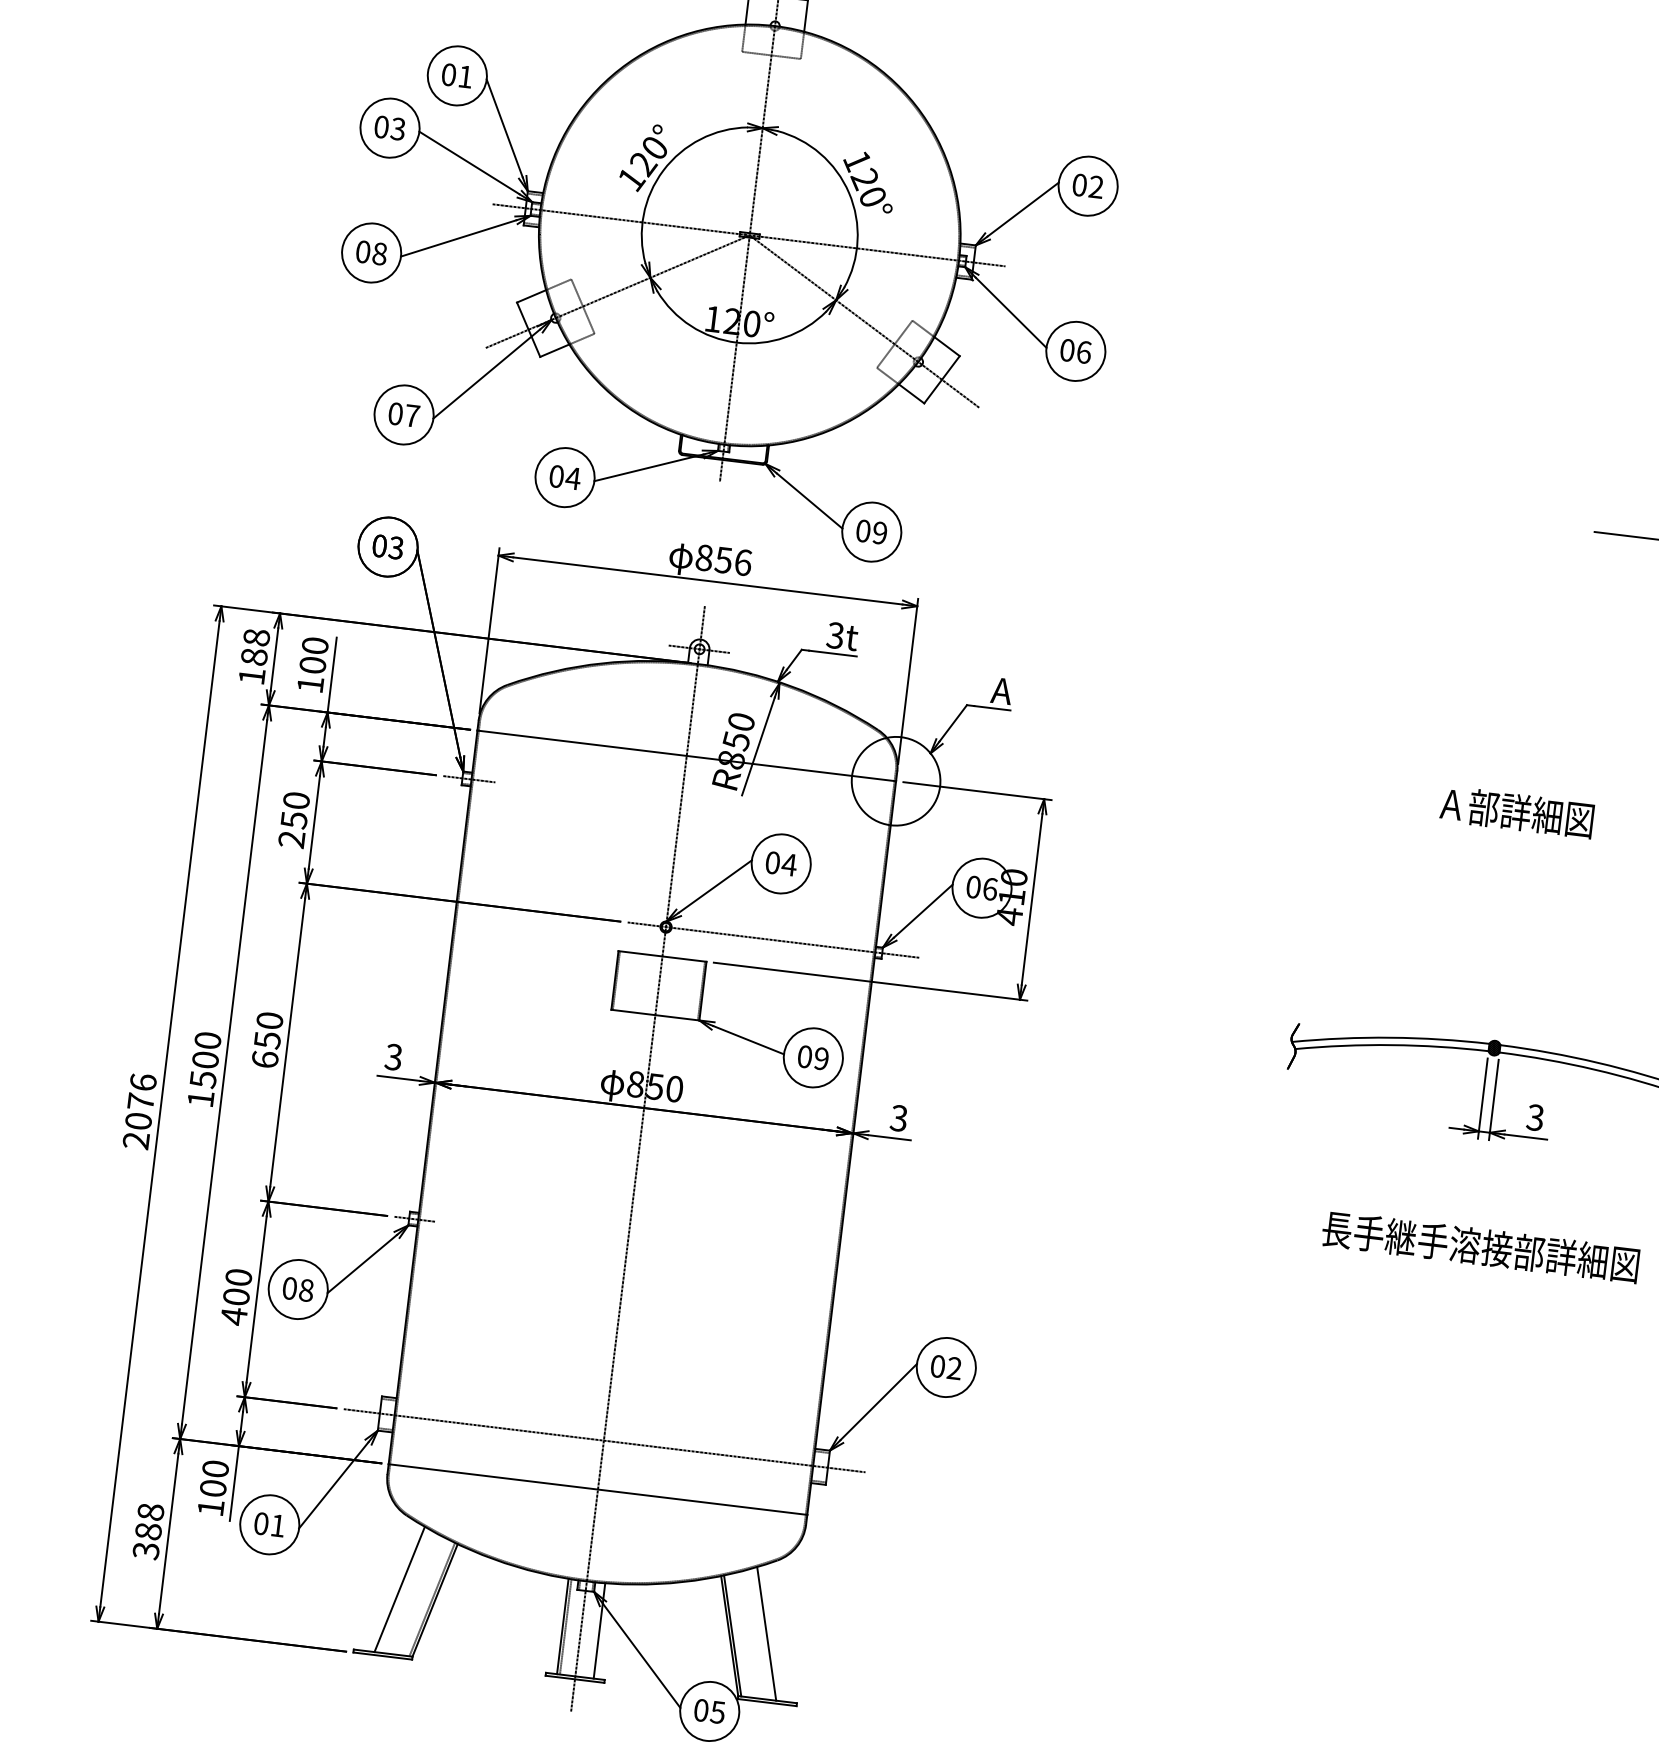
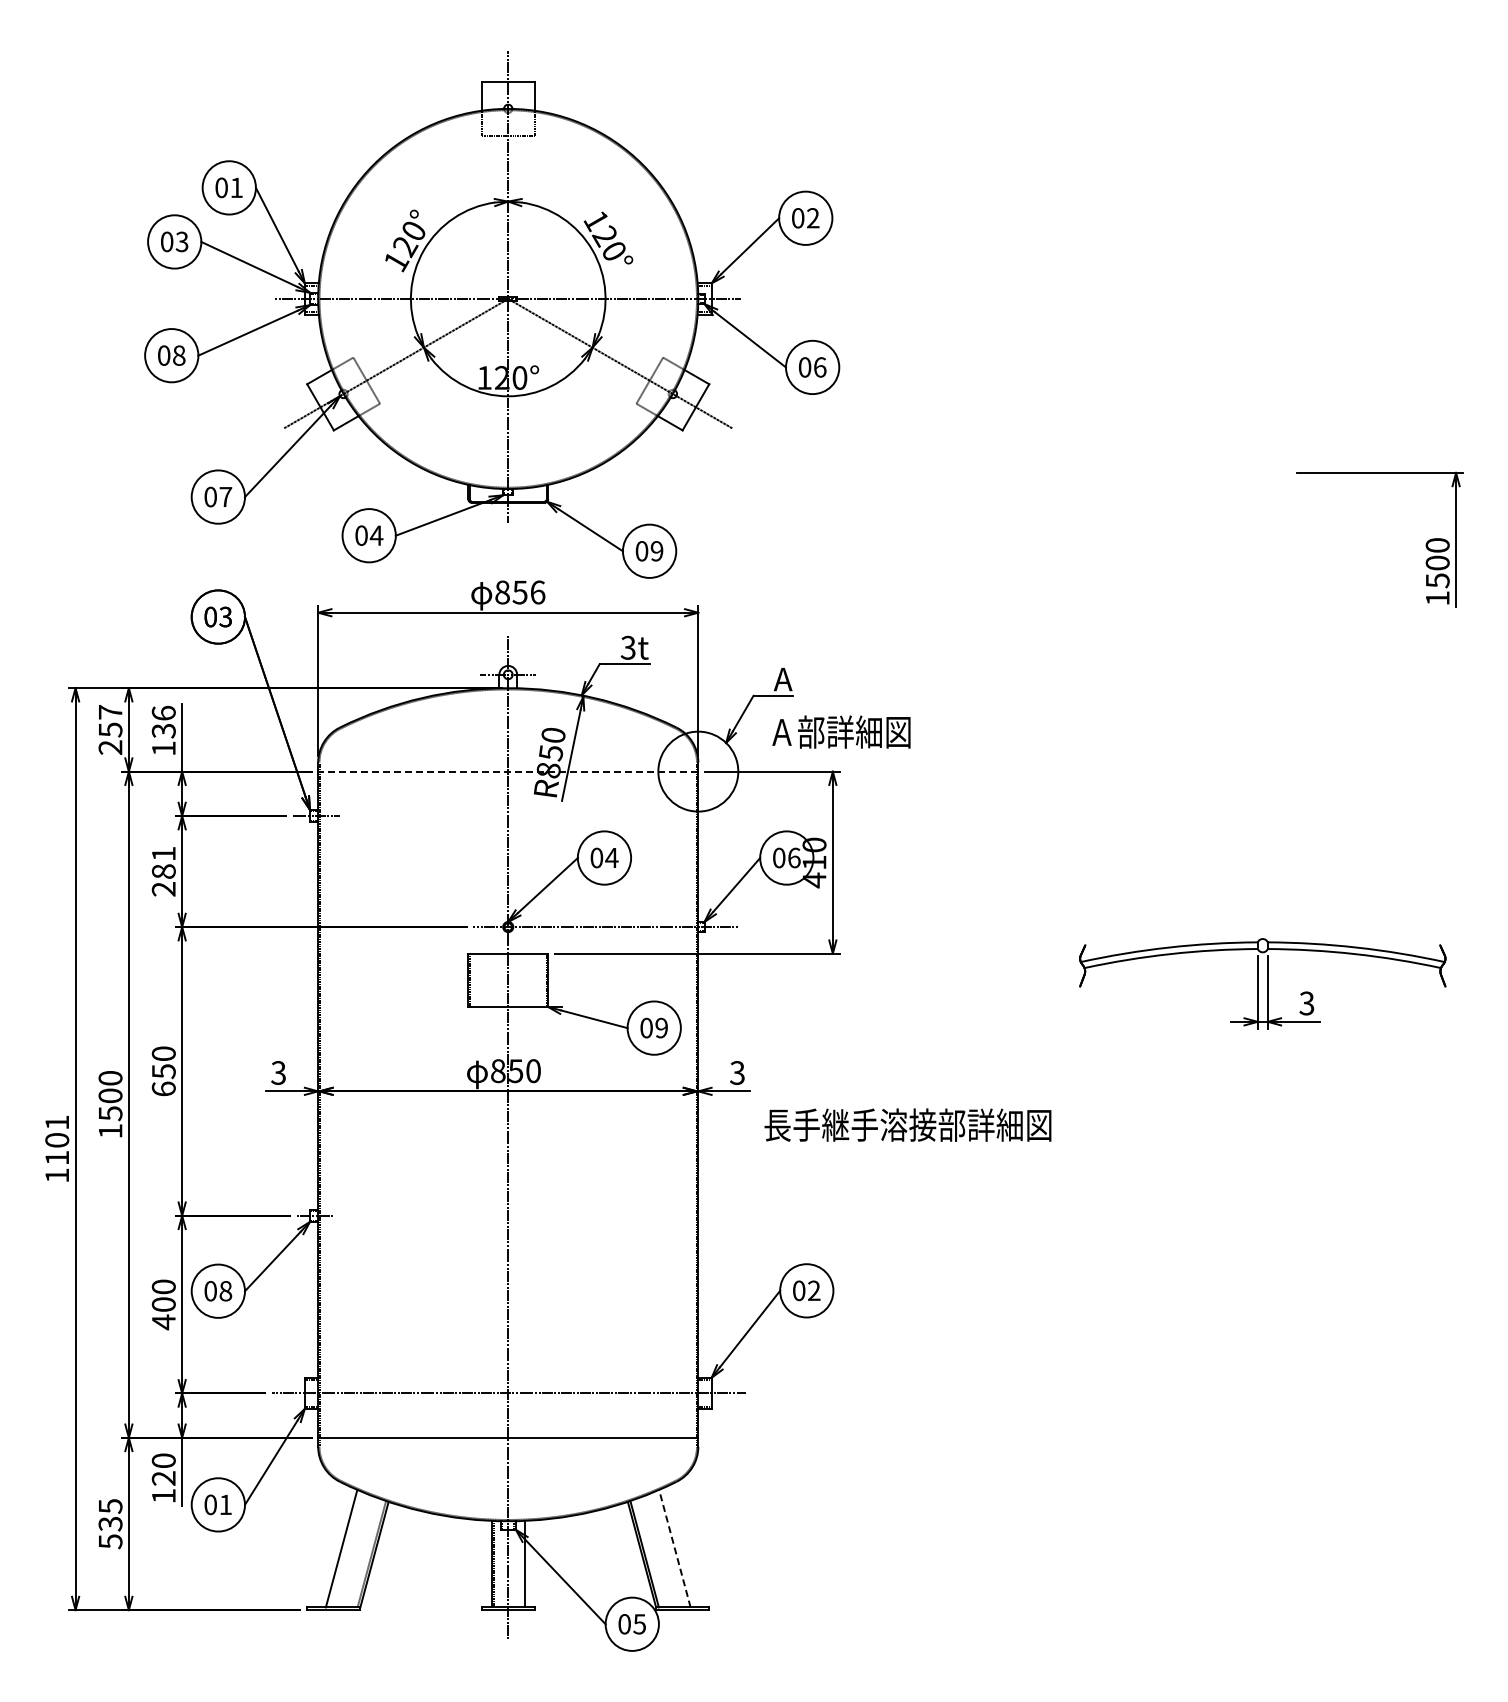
text: (313, 654) -> (163, 721), 100 -> 136
text: (254, 656) -> (110, 729), 188 -> 257
line: (685, 755) -> (507, 771), solid -> dashed
text: (294, 810) -> (163, 862), 250 -> 281
text: (1517, 811) -> (841, 731), moved
hatch: (1494, 1047) -> (1262, 945), removed
text: (140, 1110) -> (57, 1148), 2076 -> 1101
text: (1480, 1246) -> (907, 1124), moved
text: (212, 1488) -> (163, 1478), 100 -> 120
text: (148, 1530) -> (110, 1523), 388 -> 535
line: (766, 1633) -> (674, 1548), solid -> dashed

